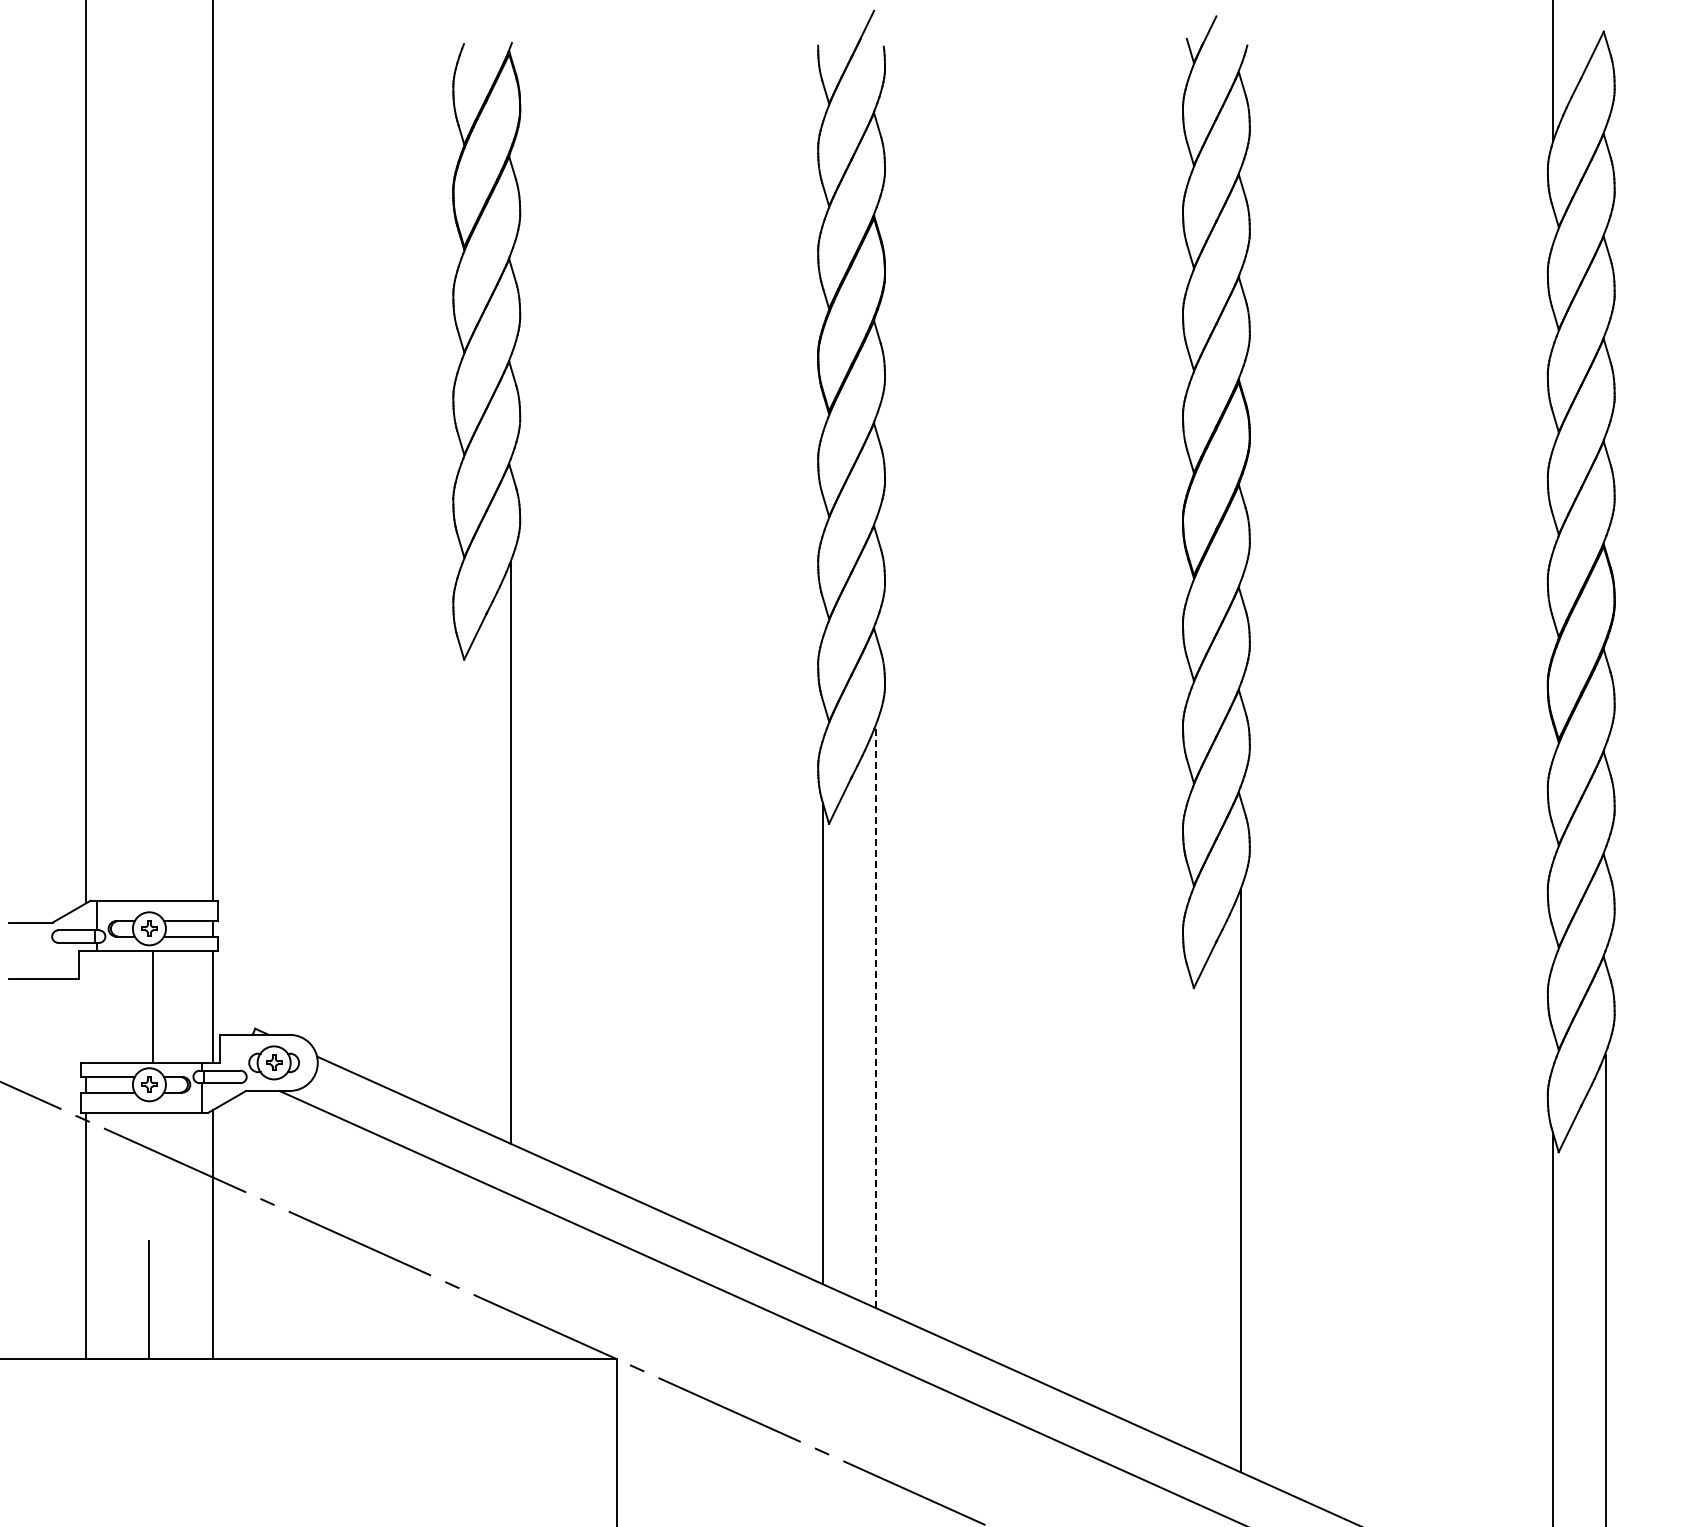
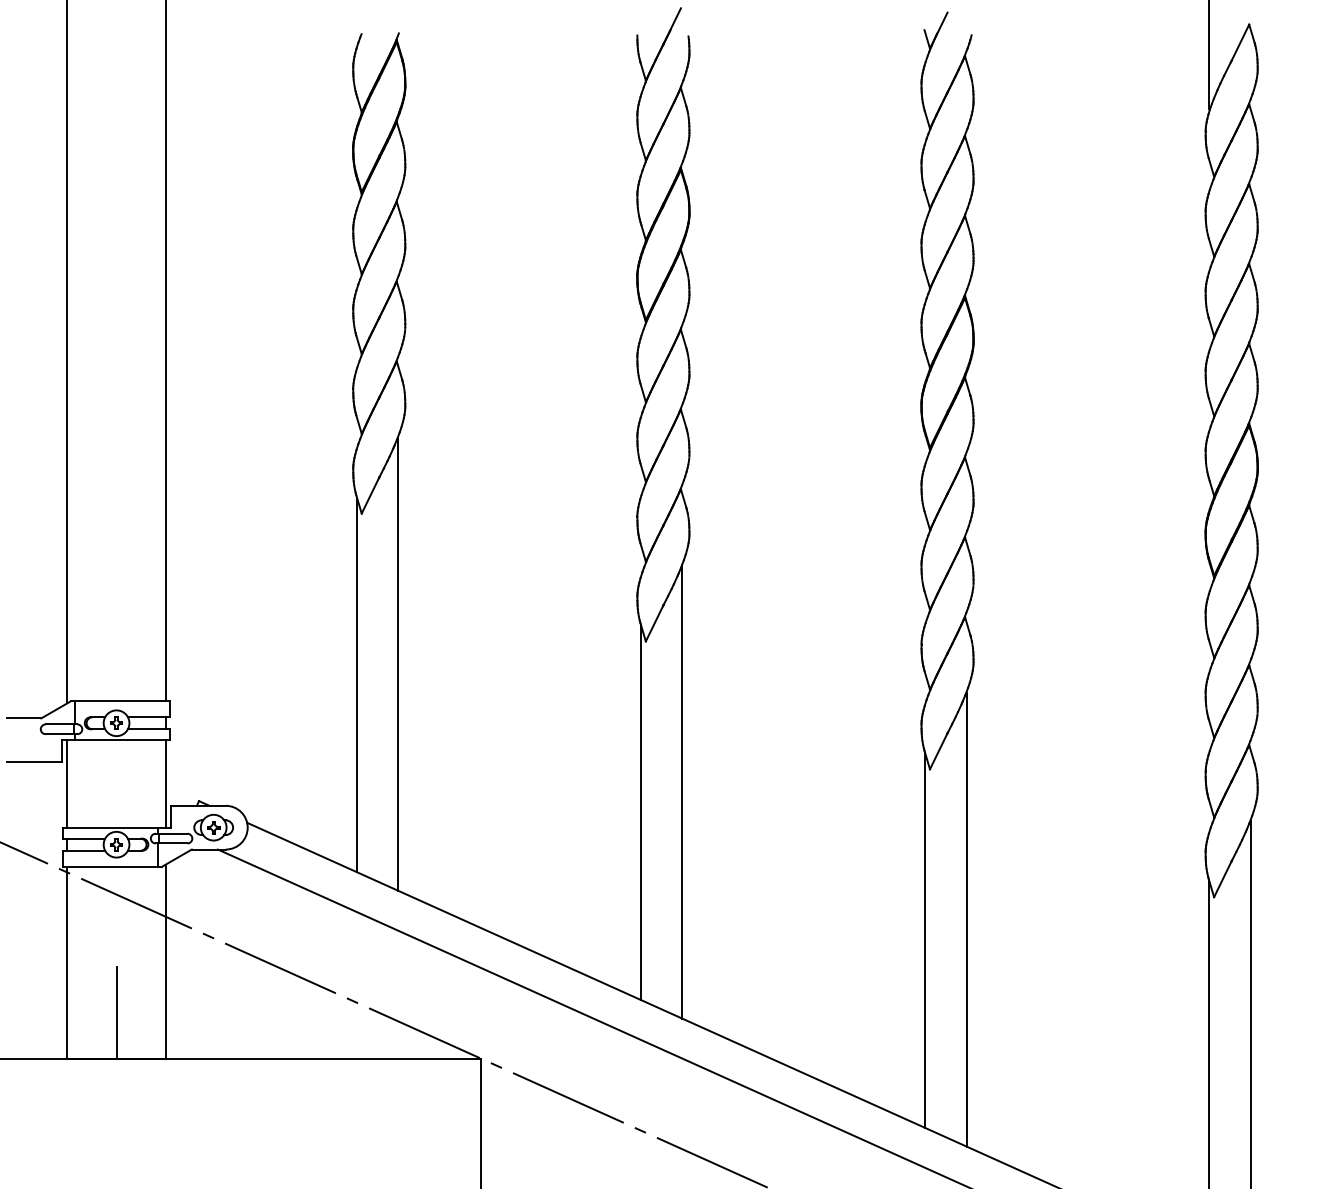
line: (458, 879) -> (357, 684), added
line: (153, 1006) -> (67, 783), moved
line: (875, 1017) -> (682, 792), dashed -> solid
line: (1187, 1207) -> (925, 940), added

